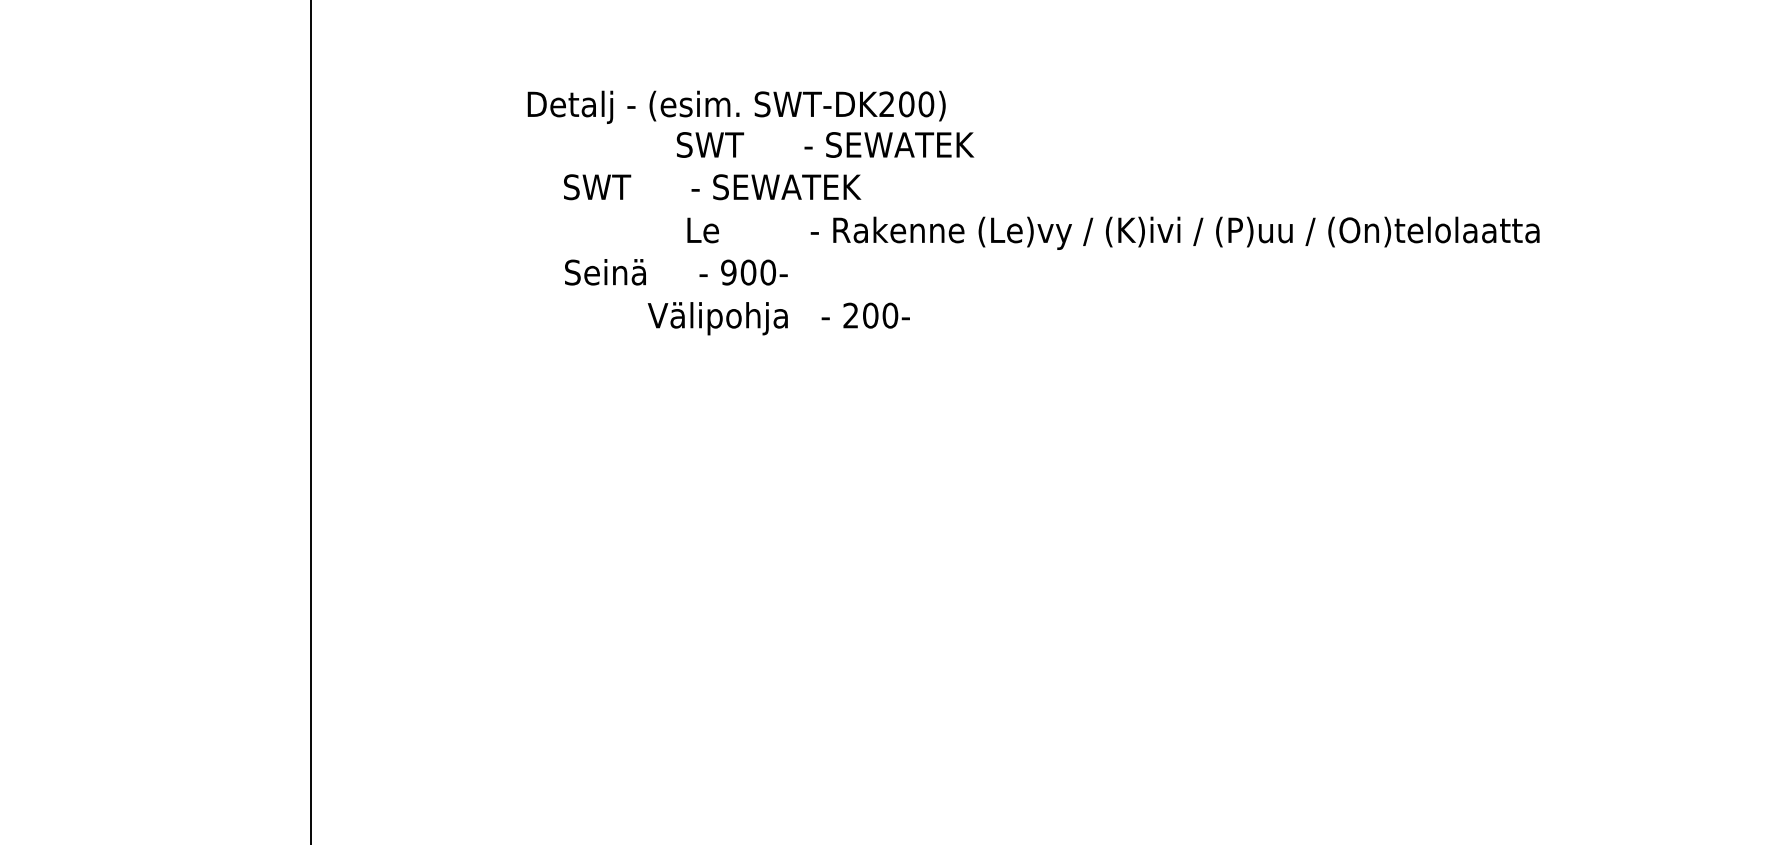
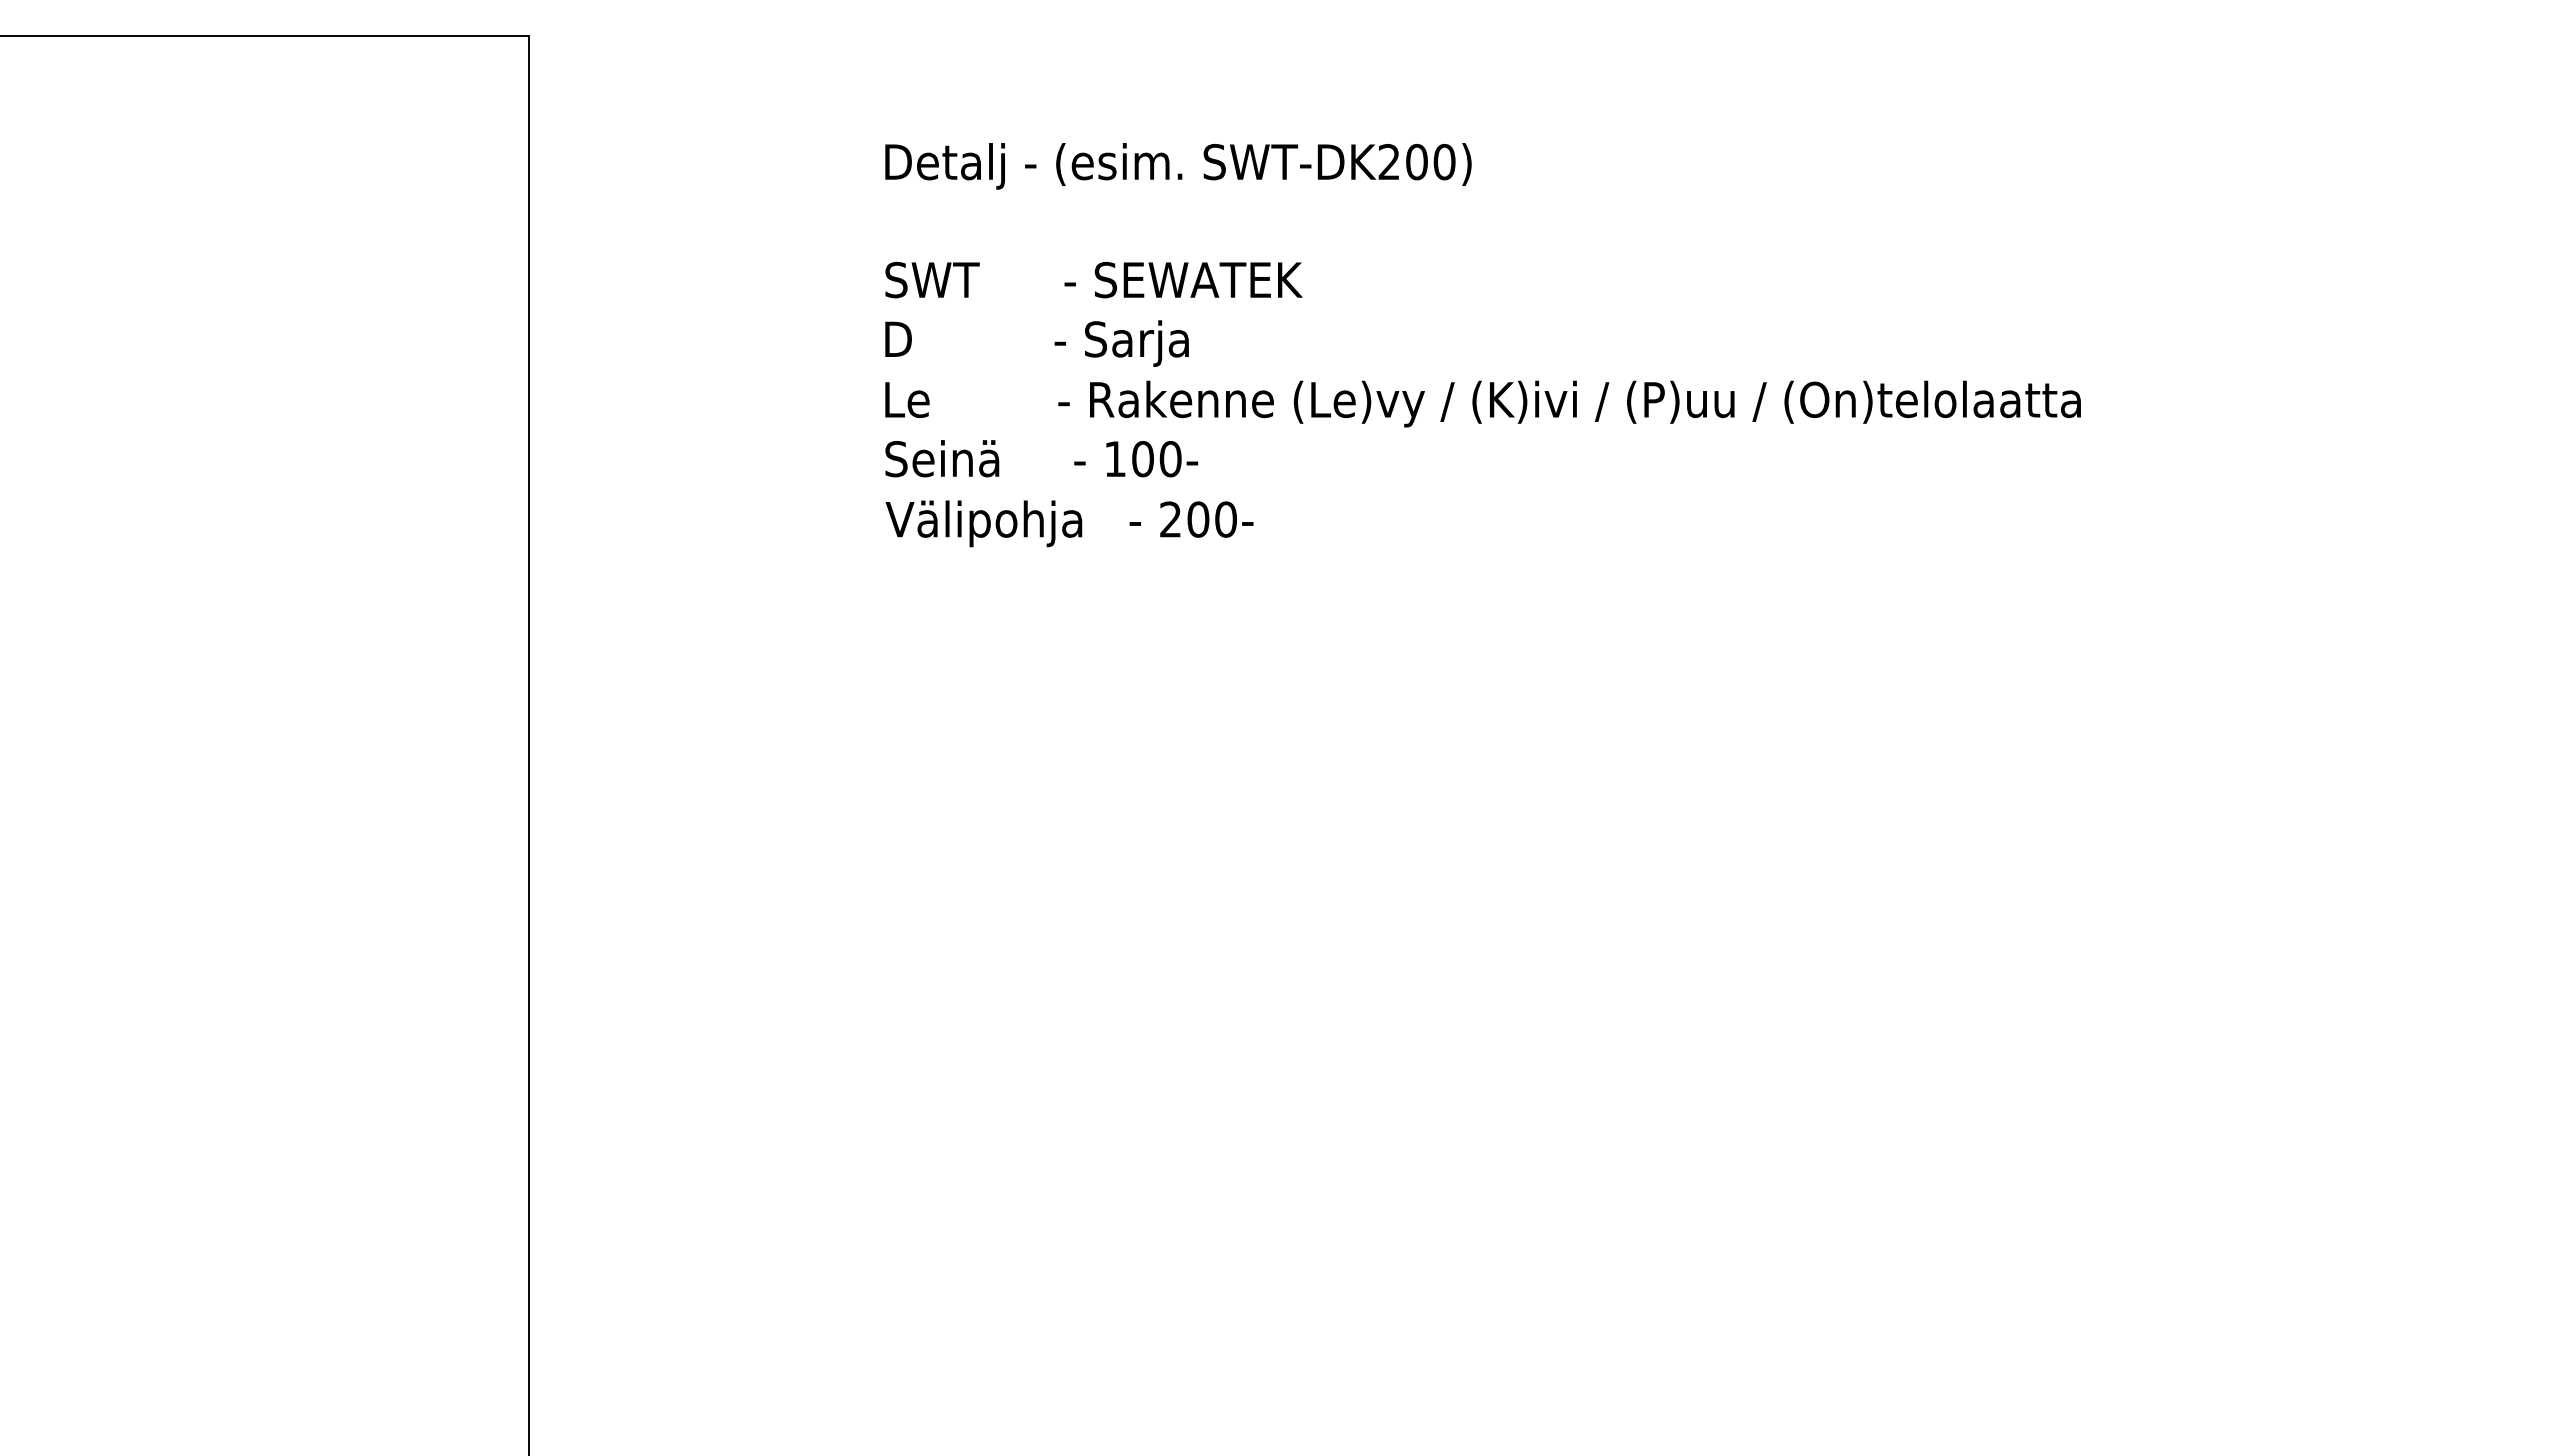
text: (736, 107) -> (1178, 166), moved
text: (825, 144) -> (1093, 279), moved
text: (712, 190) -> (1092, 343), SWT      - SEWATEK -> D          - Sarja
text: (1113, 232) -> (1482, 403), moved
text: (728, 272) -> (1115, 459), 900- -> 100-
text: (778, 318) -> (1069, 523), moved

